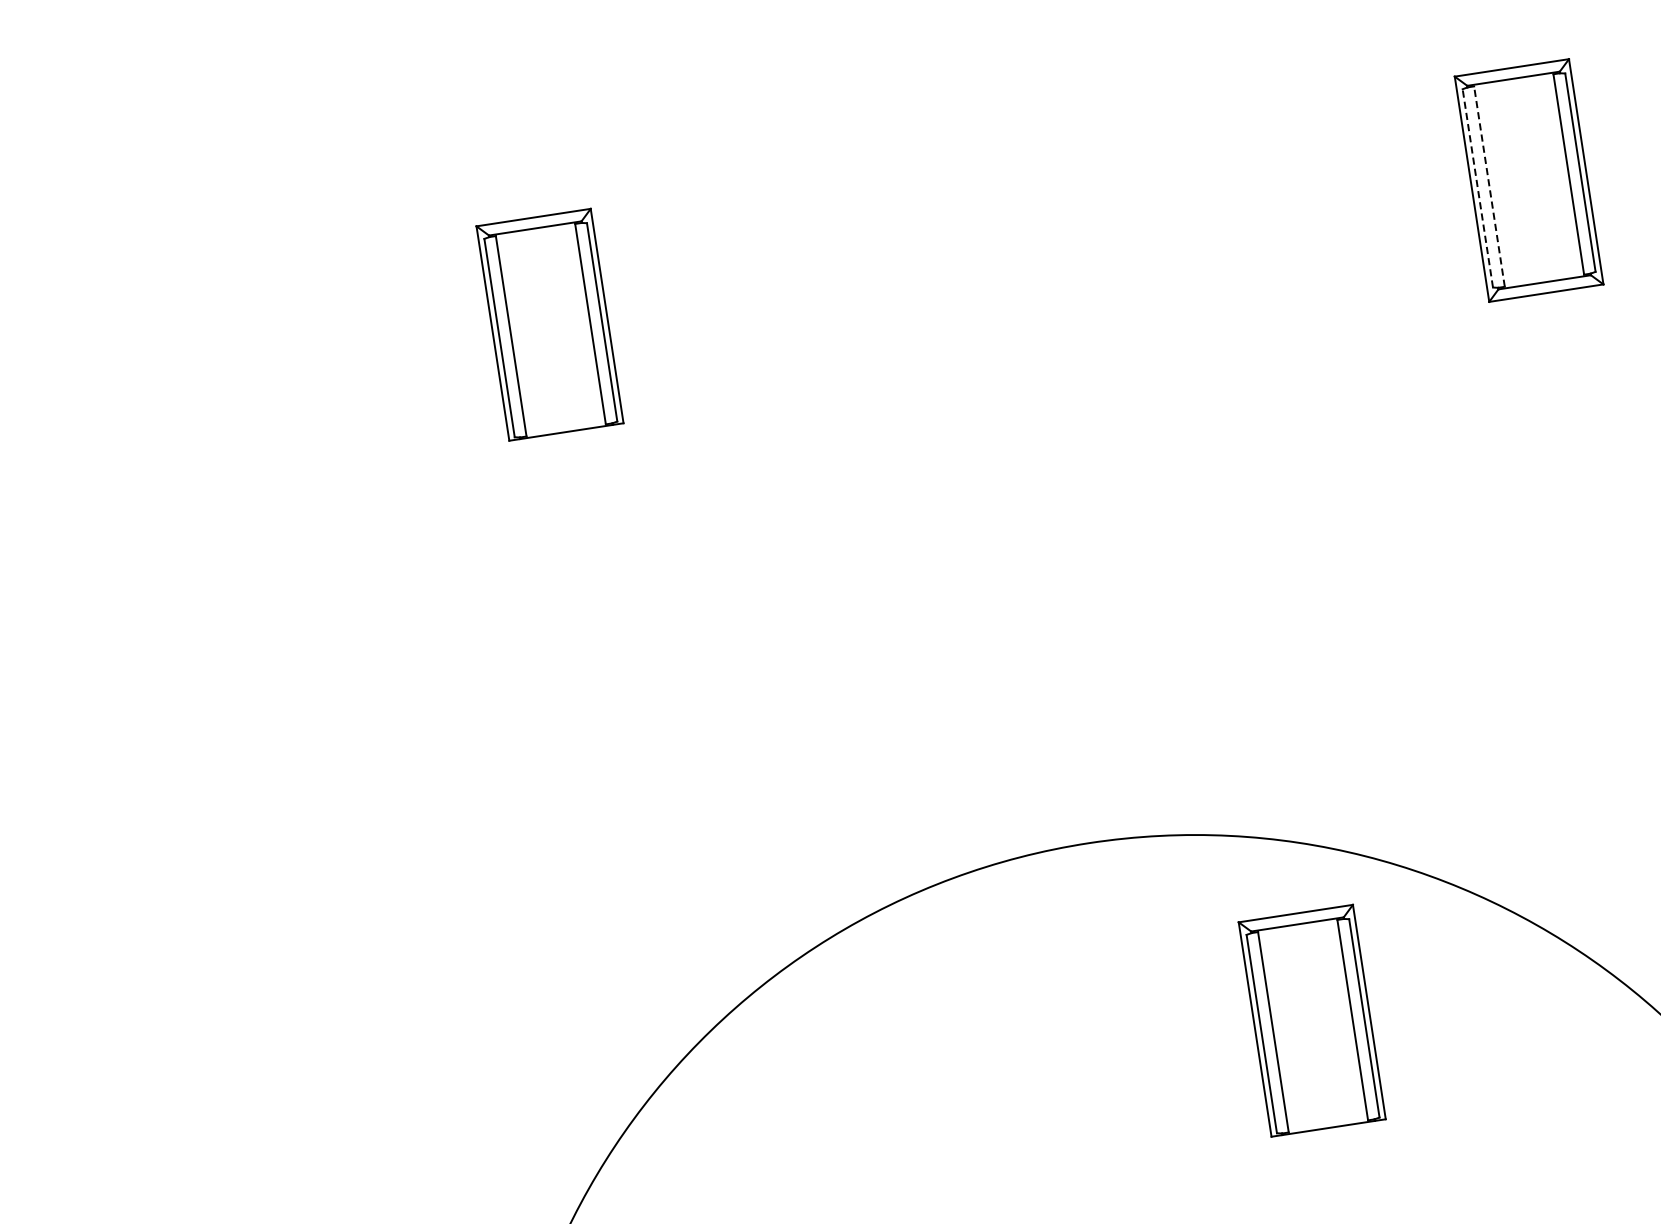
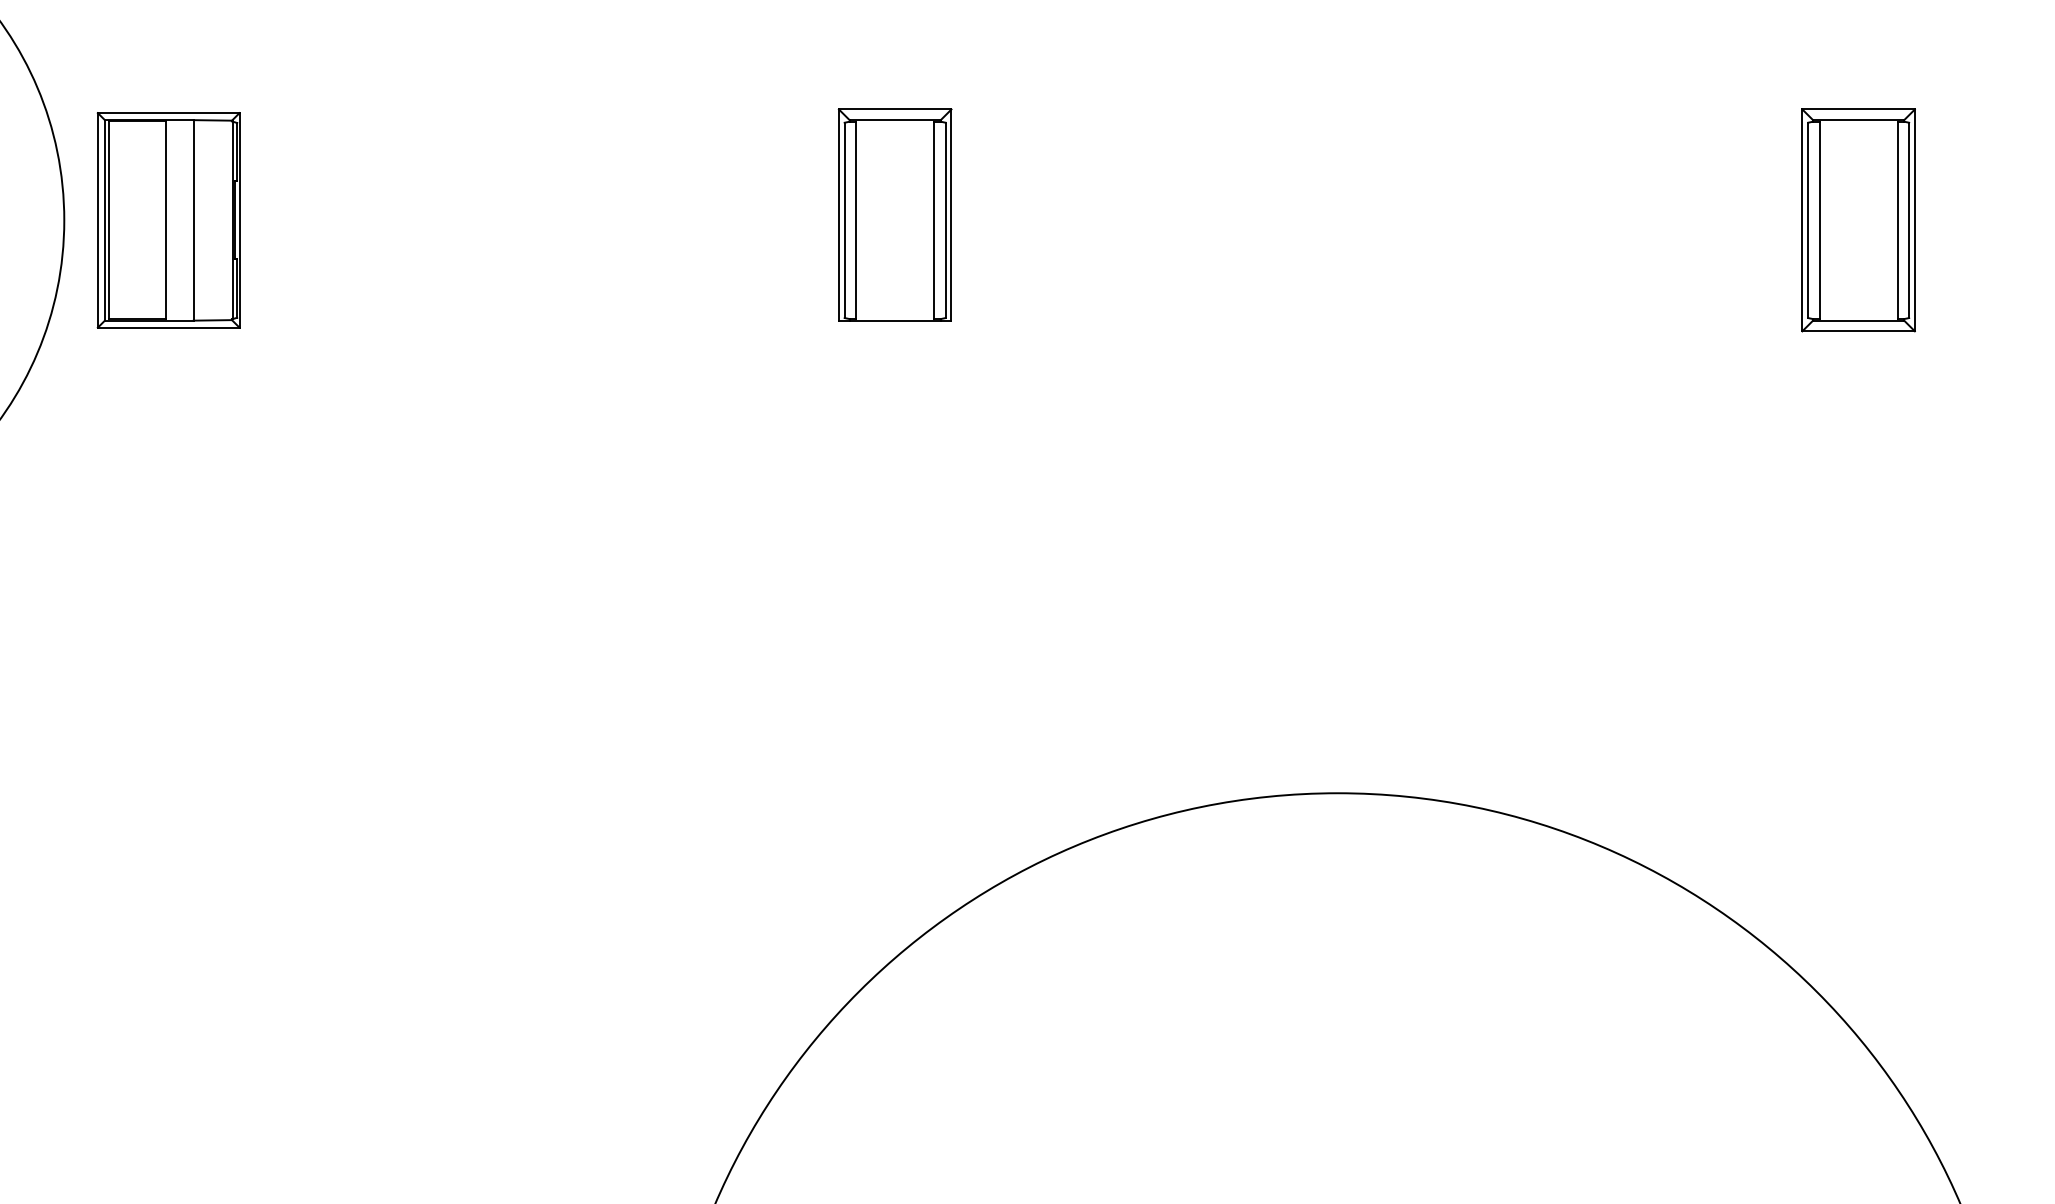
line: (1489, 186) -> (1819, 220), dashed -> solid
line: (1478, 188) -> (1808, 220), dashed -> solid
part: (1311, 1020) -> (1525, 996), removed

